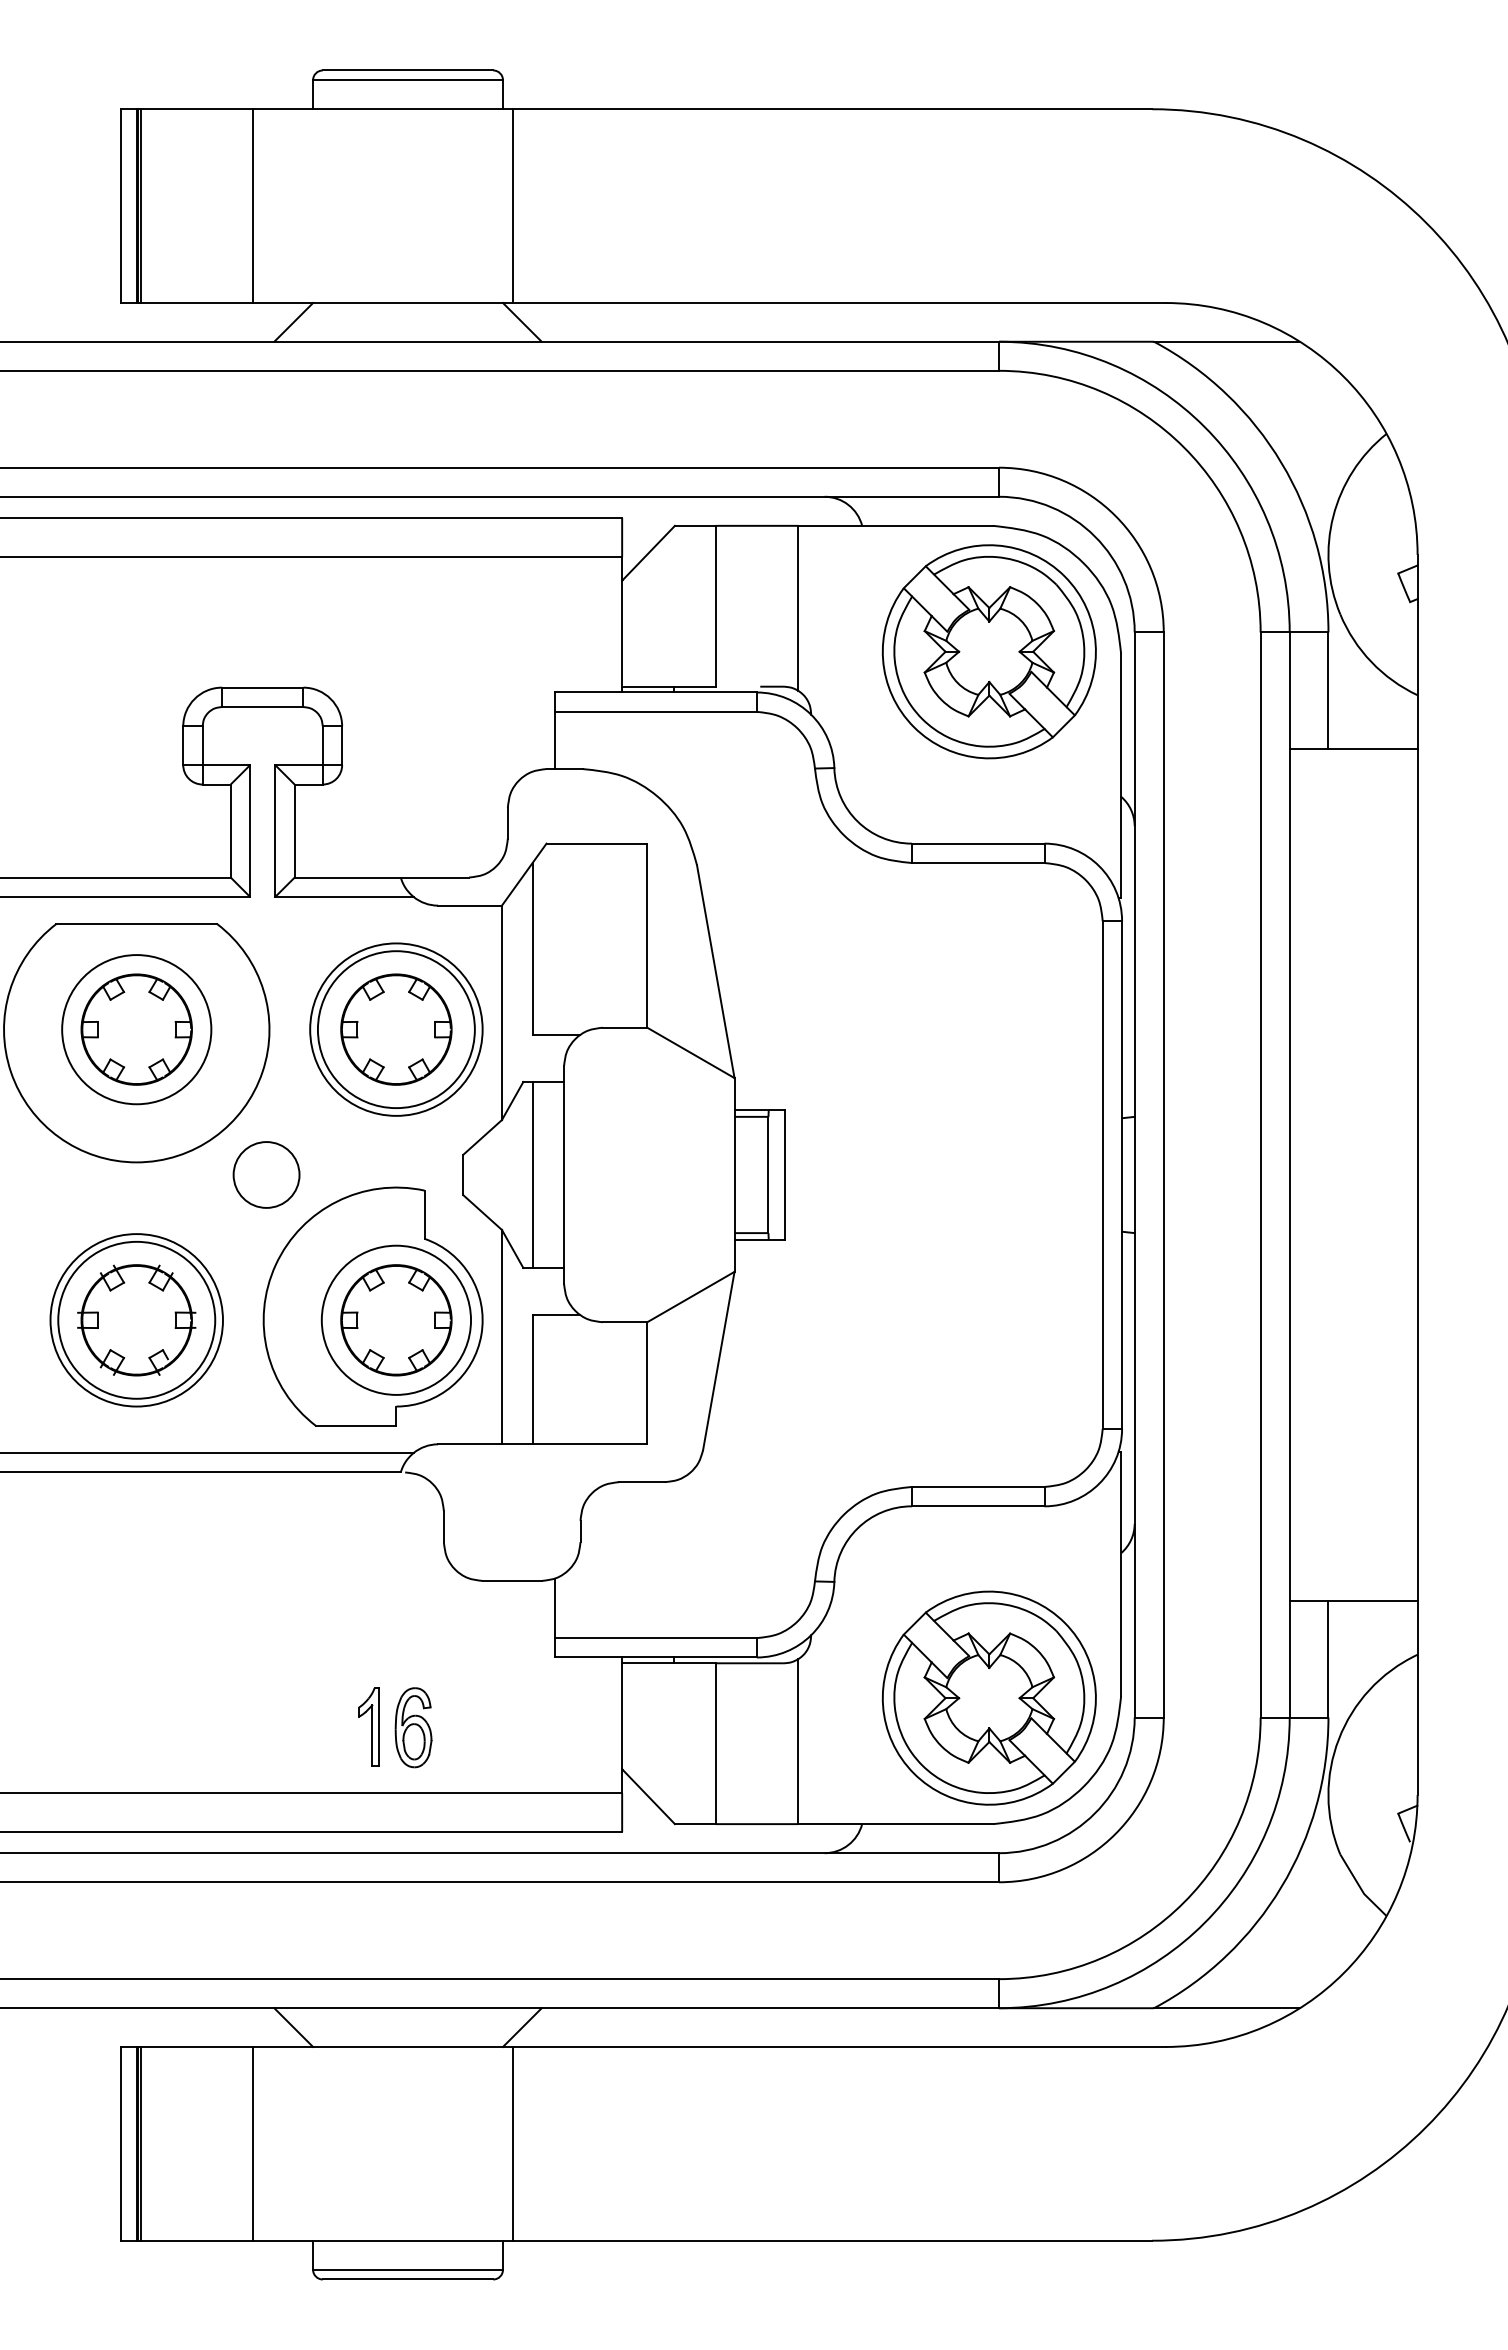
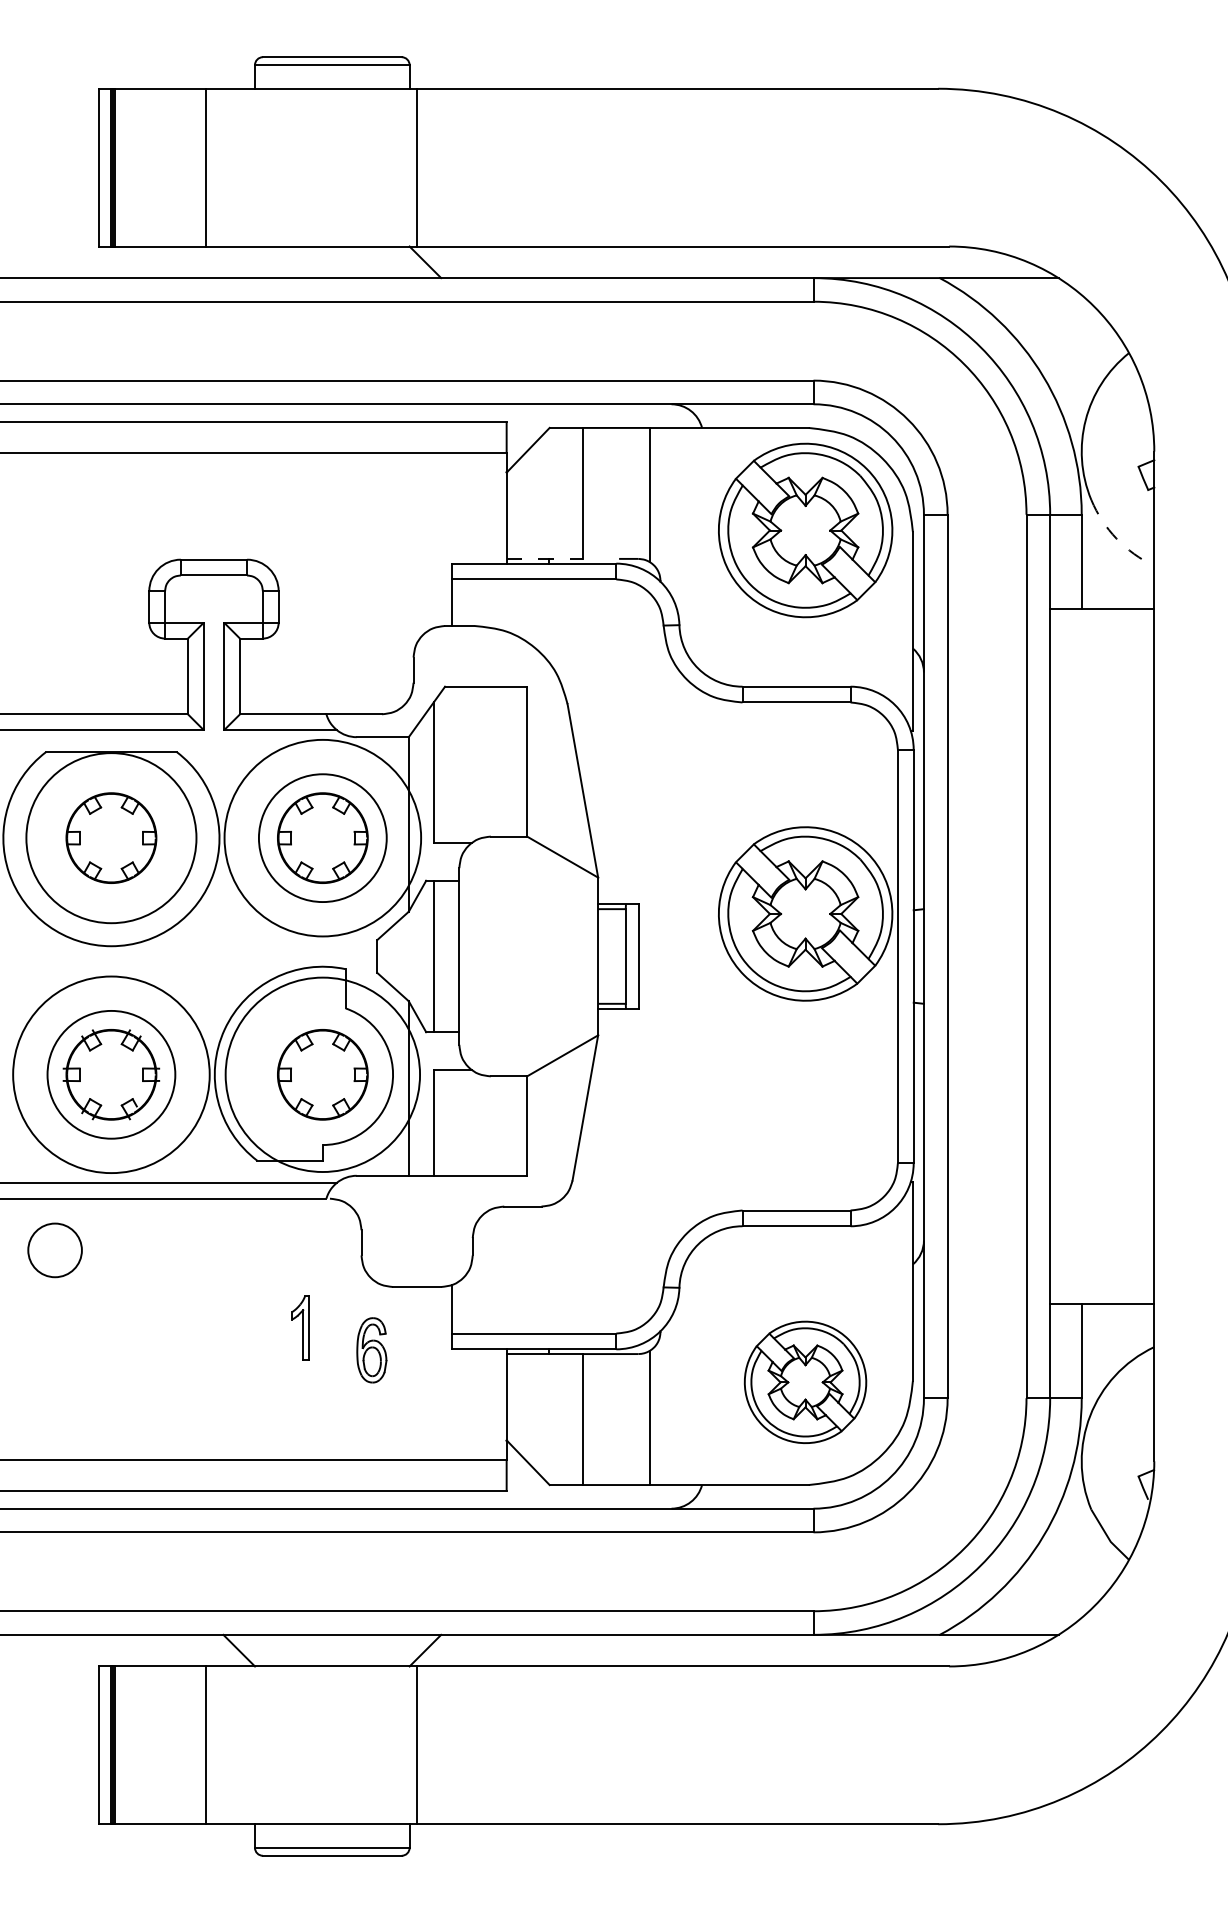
line: (293, 322) -> (239, 262), removed
arc: (1371, 662) -> (1116, 539), solid -> dashed
line: (669, 686) -> (545, 558), solid -> dashed
circle: (136, 1029) -> (111, 838), size x1.4
circle: (396, 1029) -> (322, 838), size x1.4
part: (988, 1122) -> (804, 913), added
circle: (266, 1174) -> (55, 1250), moved
circle: (396, 1319) -> (322, 1074), size x1.6
circle: (136, 1320) -> (111, 1074), size x1.4
part: (988, 1697) -> (804, 1381), size x0.7
part: (368, 1726) -> (300, 1327), moved
part: (413, 1727) -> (371, 1350), moved

